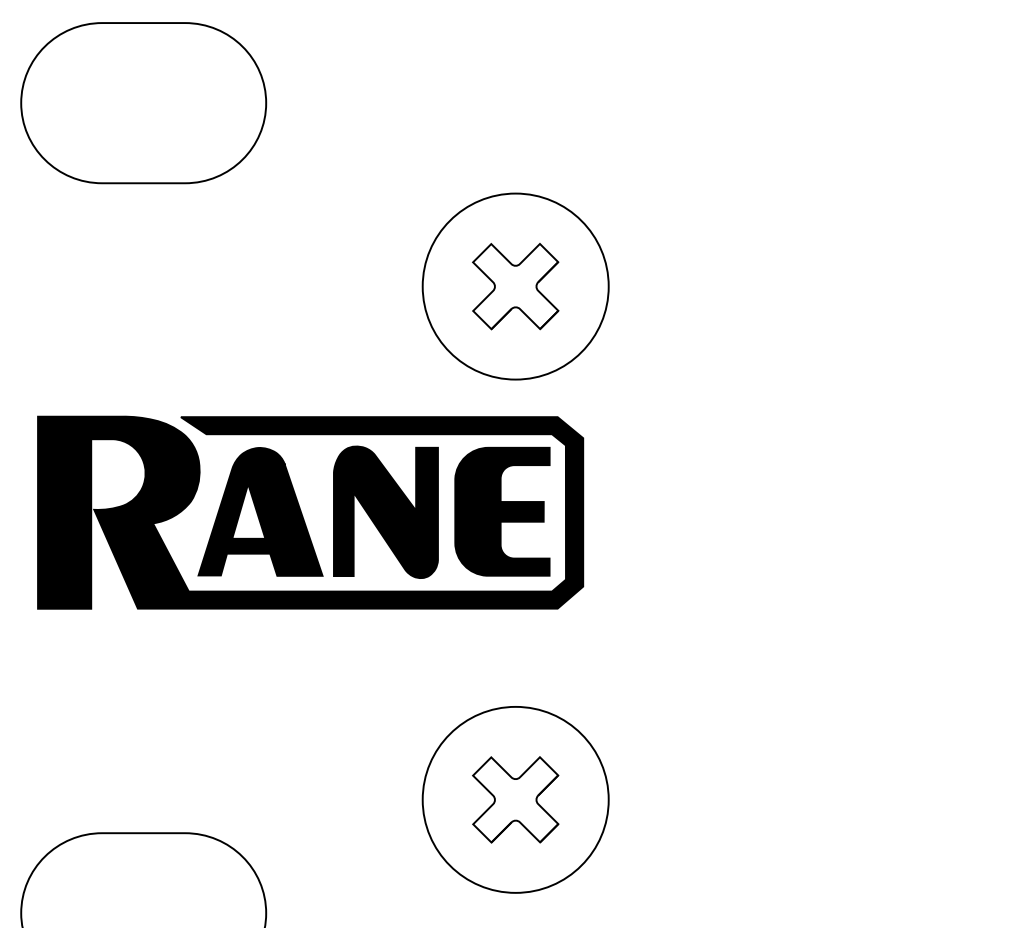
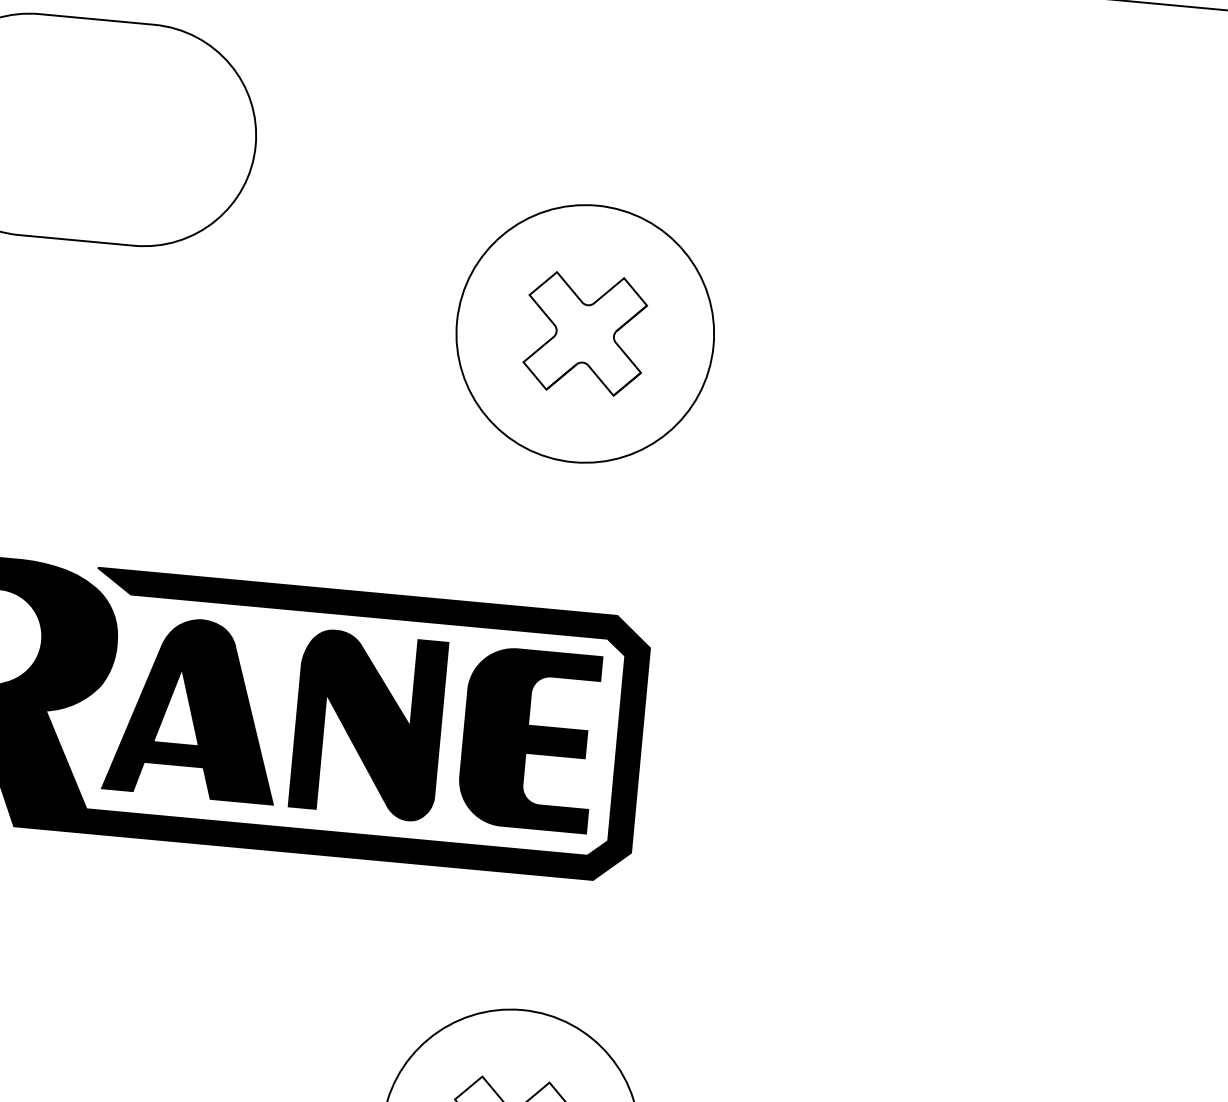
part: (515, 286) -> (585, 333), moved

